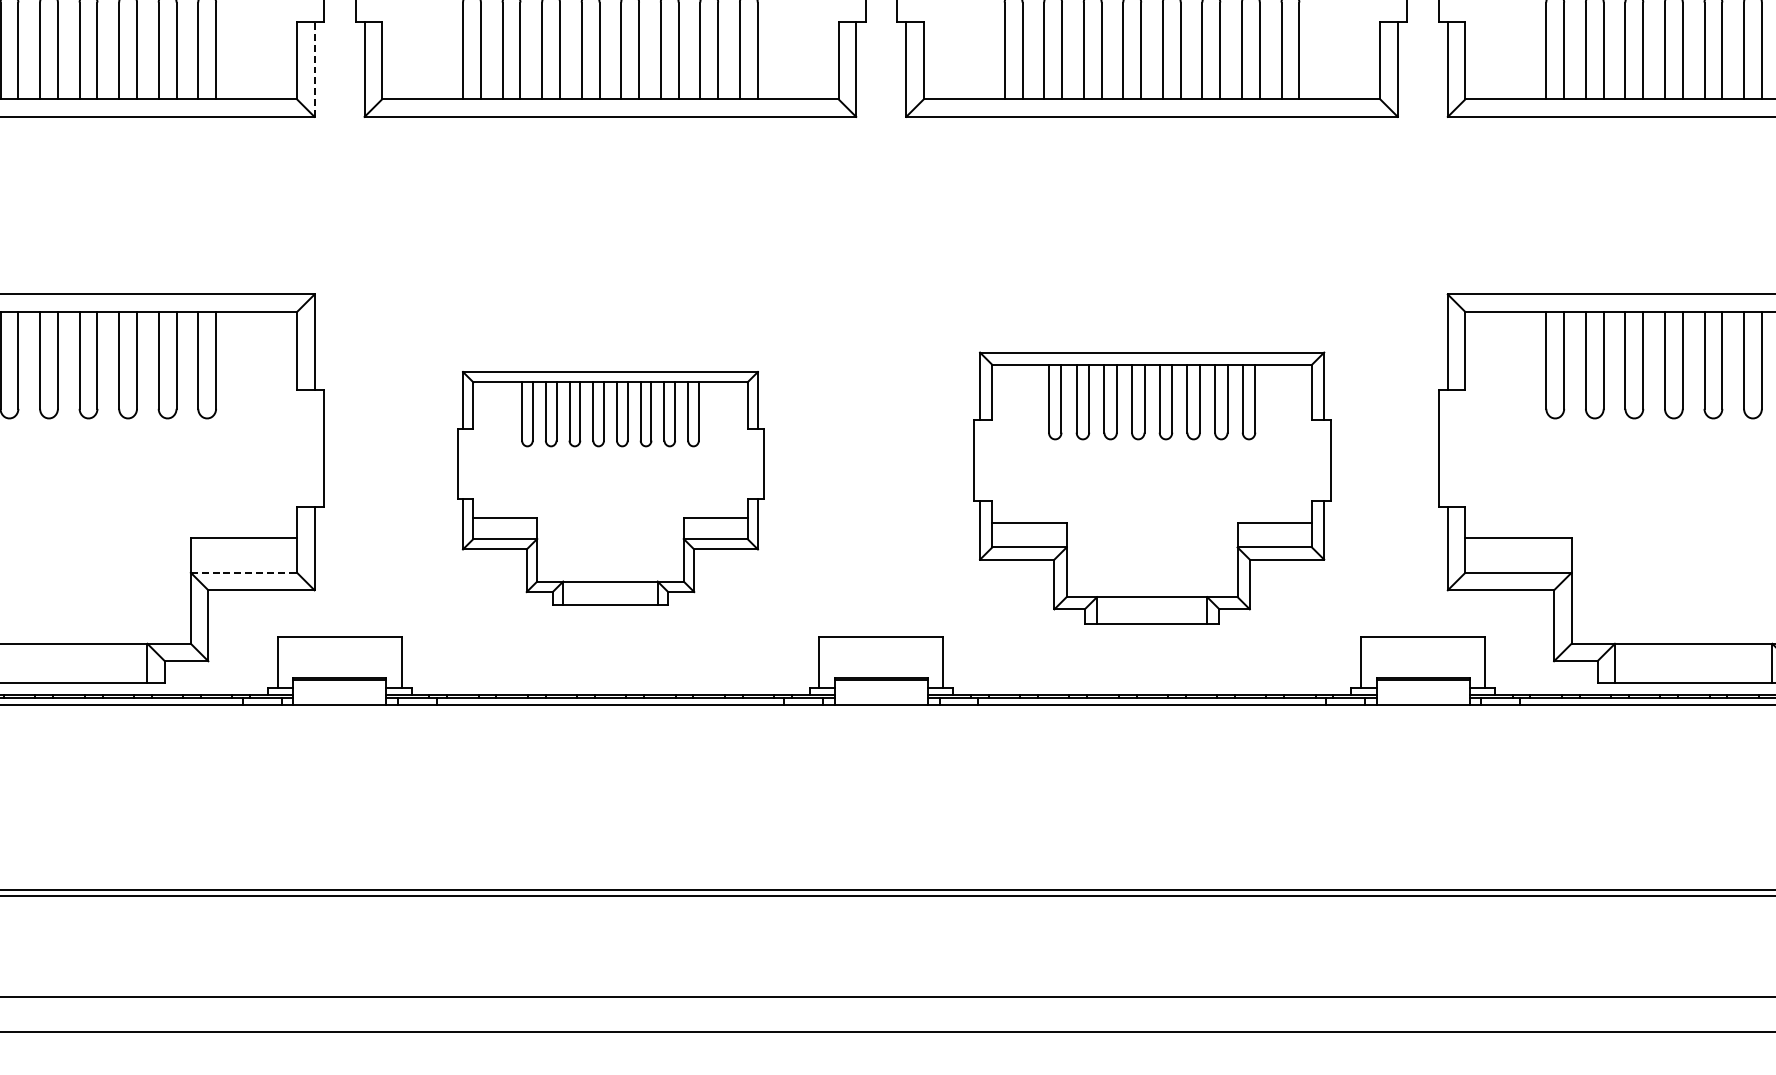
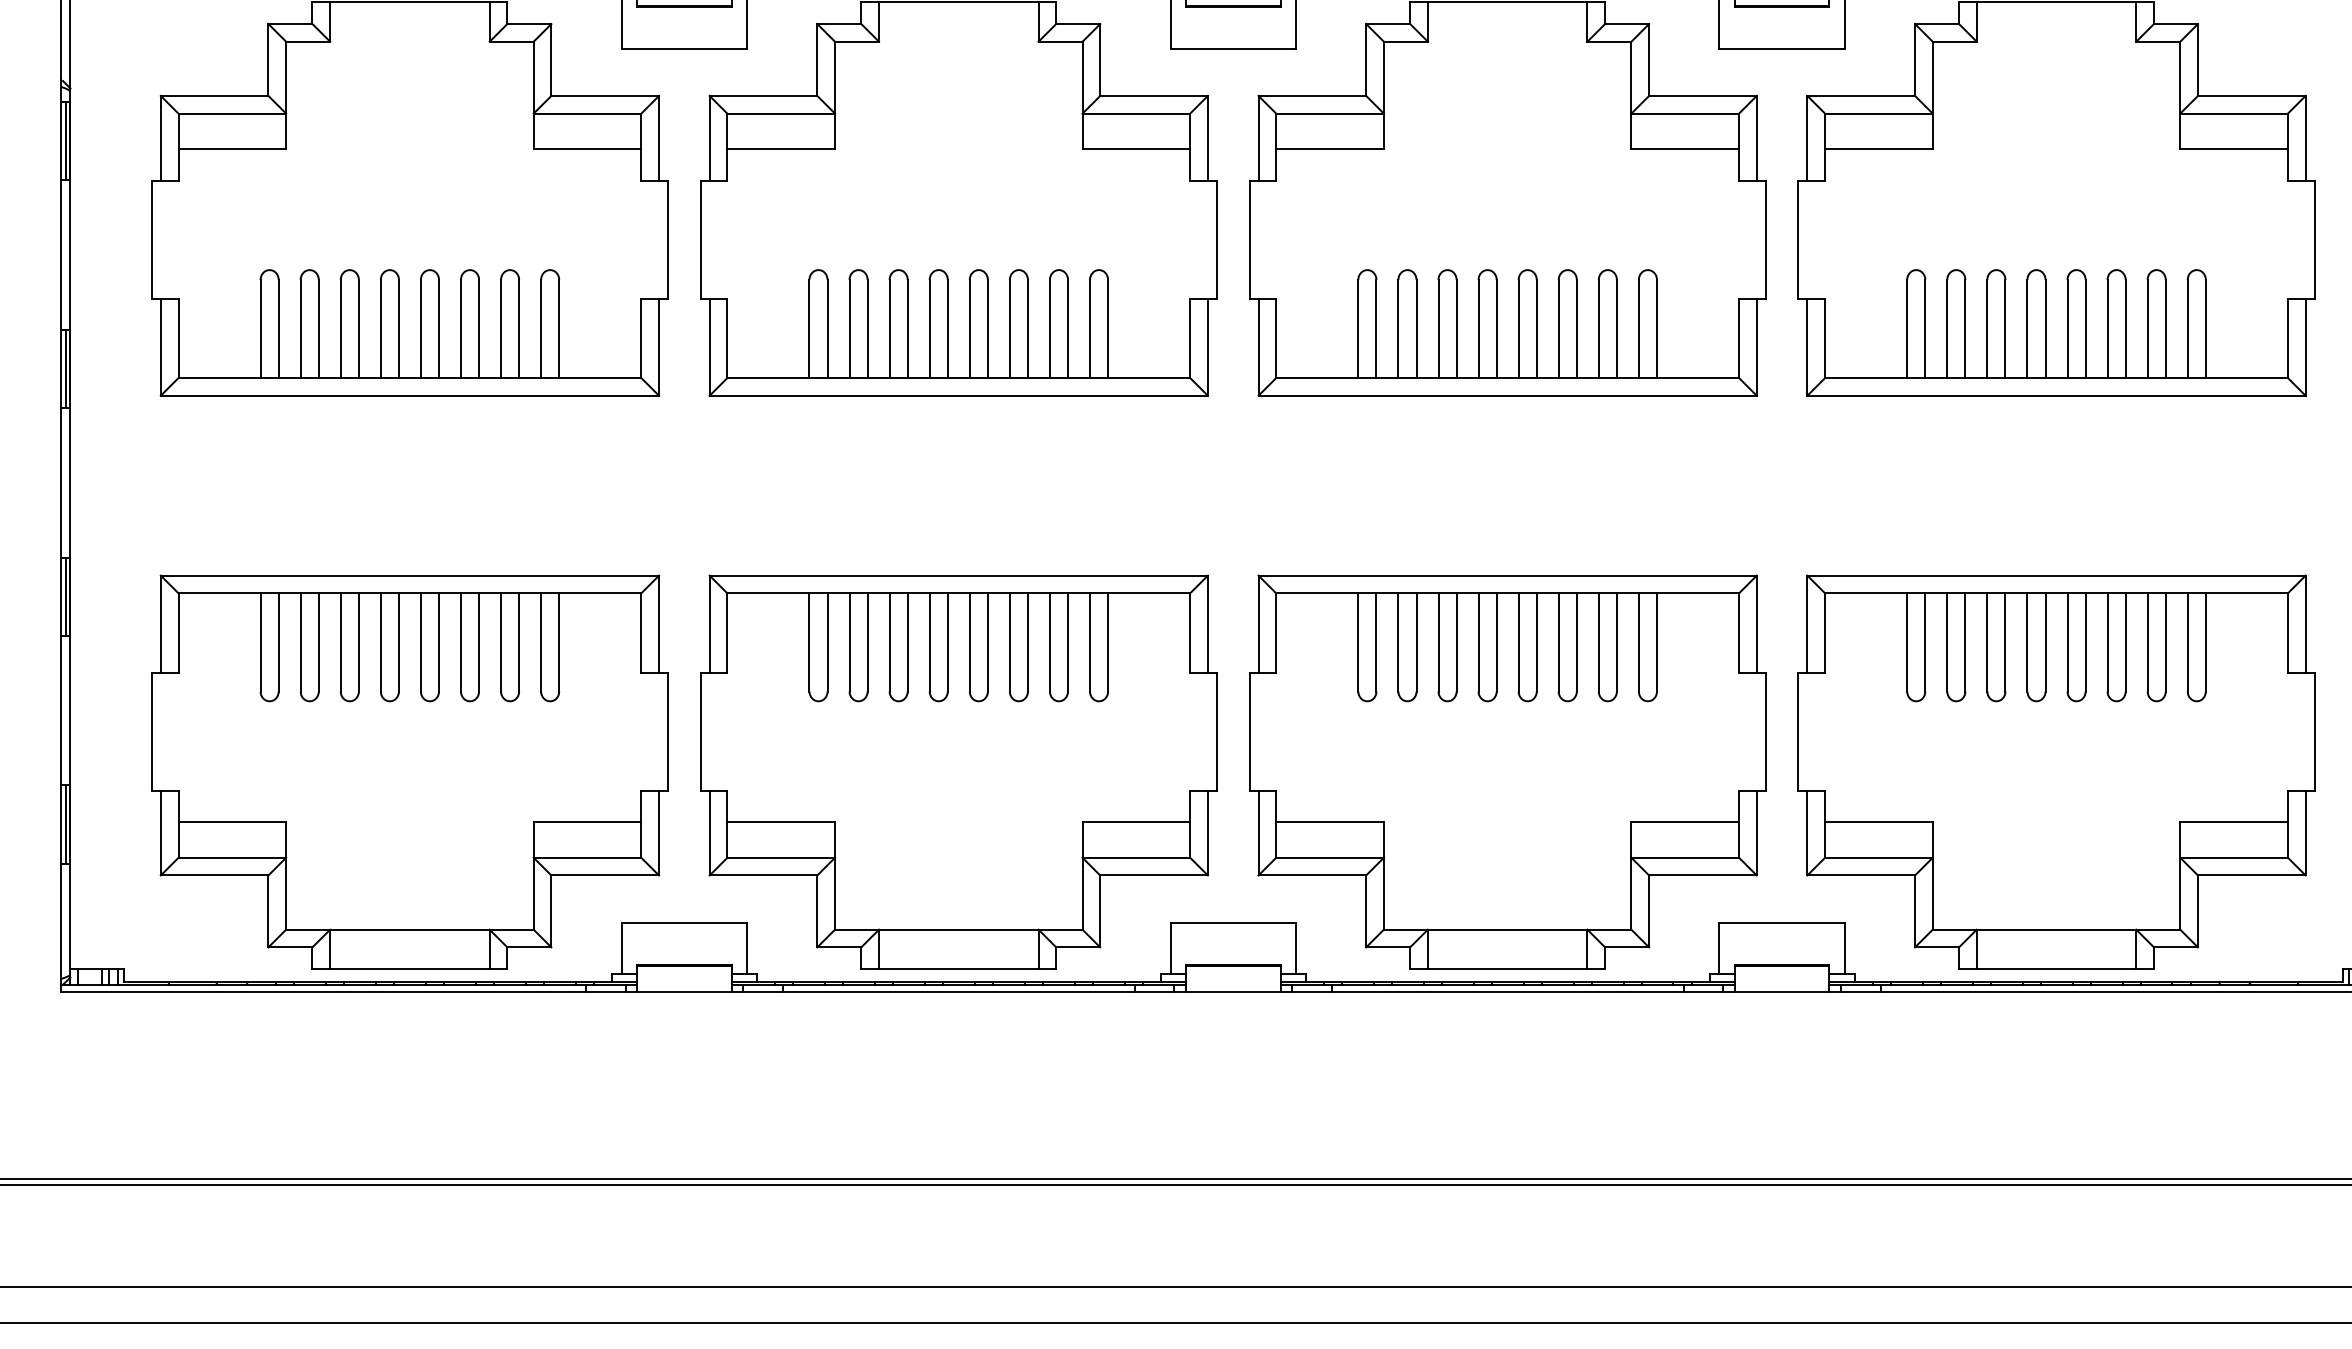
line: (315, 68) -> (659, 346), dashed -> solid
part: (610, 487) -> (958, 771), size x1.67
part: (1151, 487) -> (1507, 771), size x1.43
line: (244, 572) -> (587, 857), dashed -> solid

